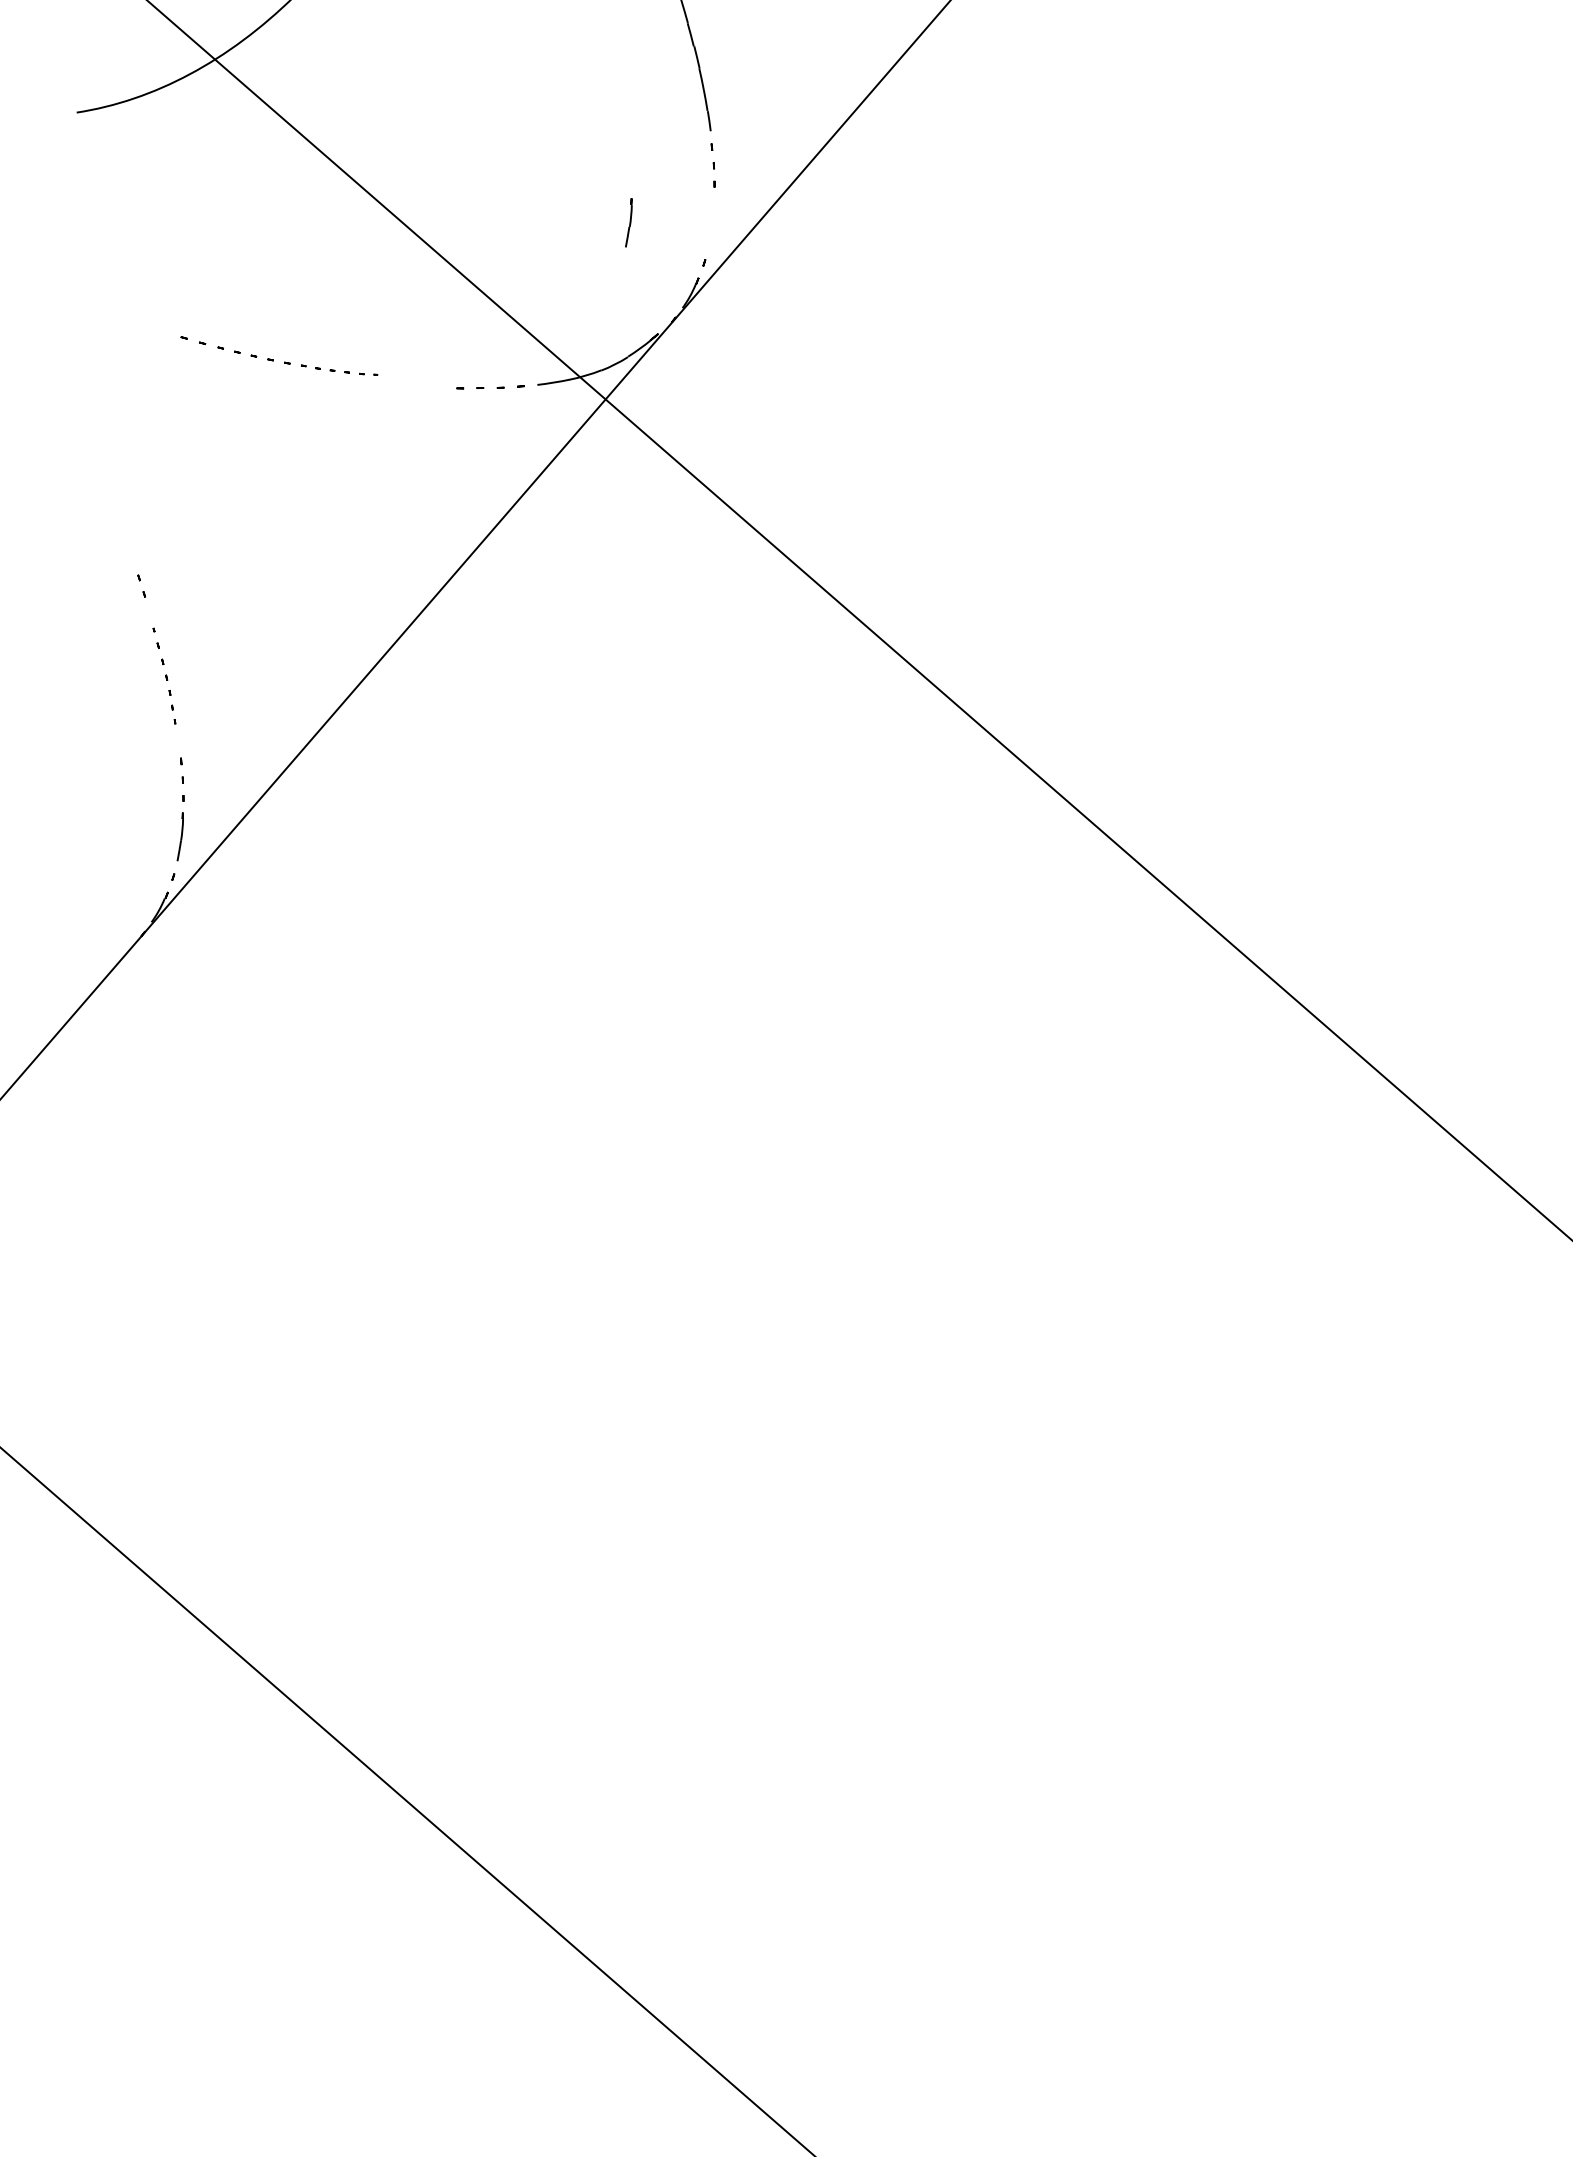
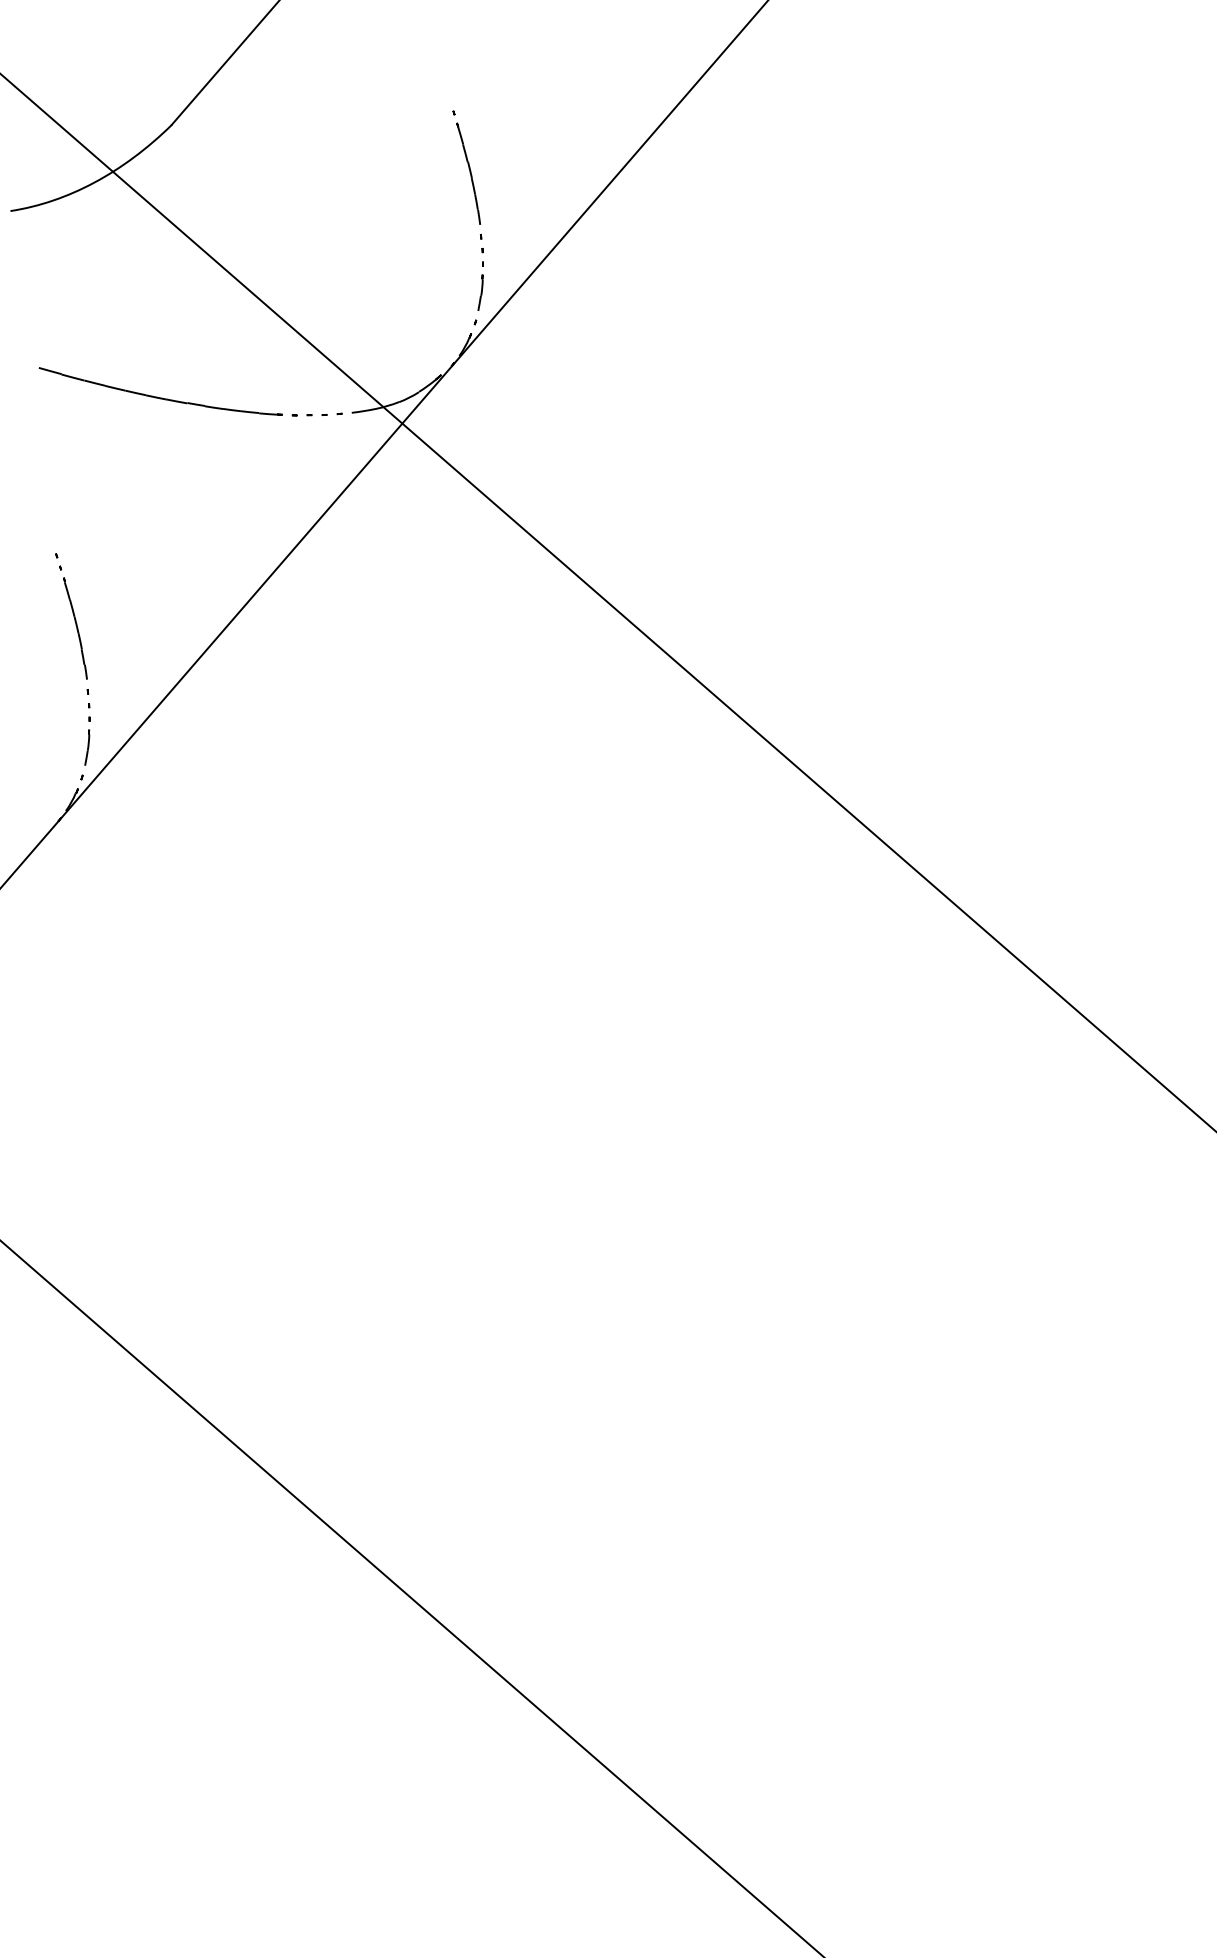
part: (628, 222) -> (480, 292), moved
part: (279, 356) -> (160, 391), size x1.67
part: (164, 675) -> (75, 628), size x1.43

